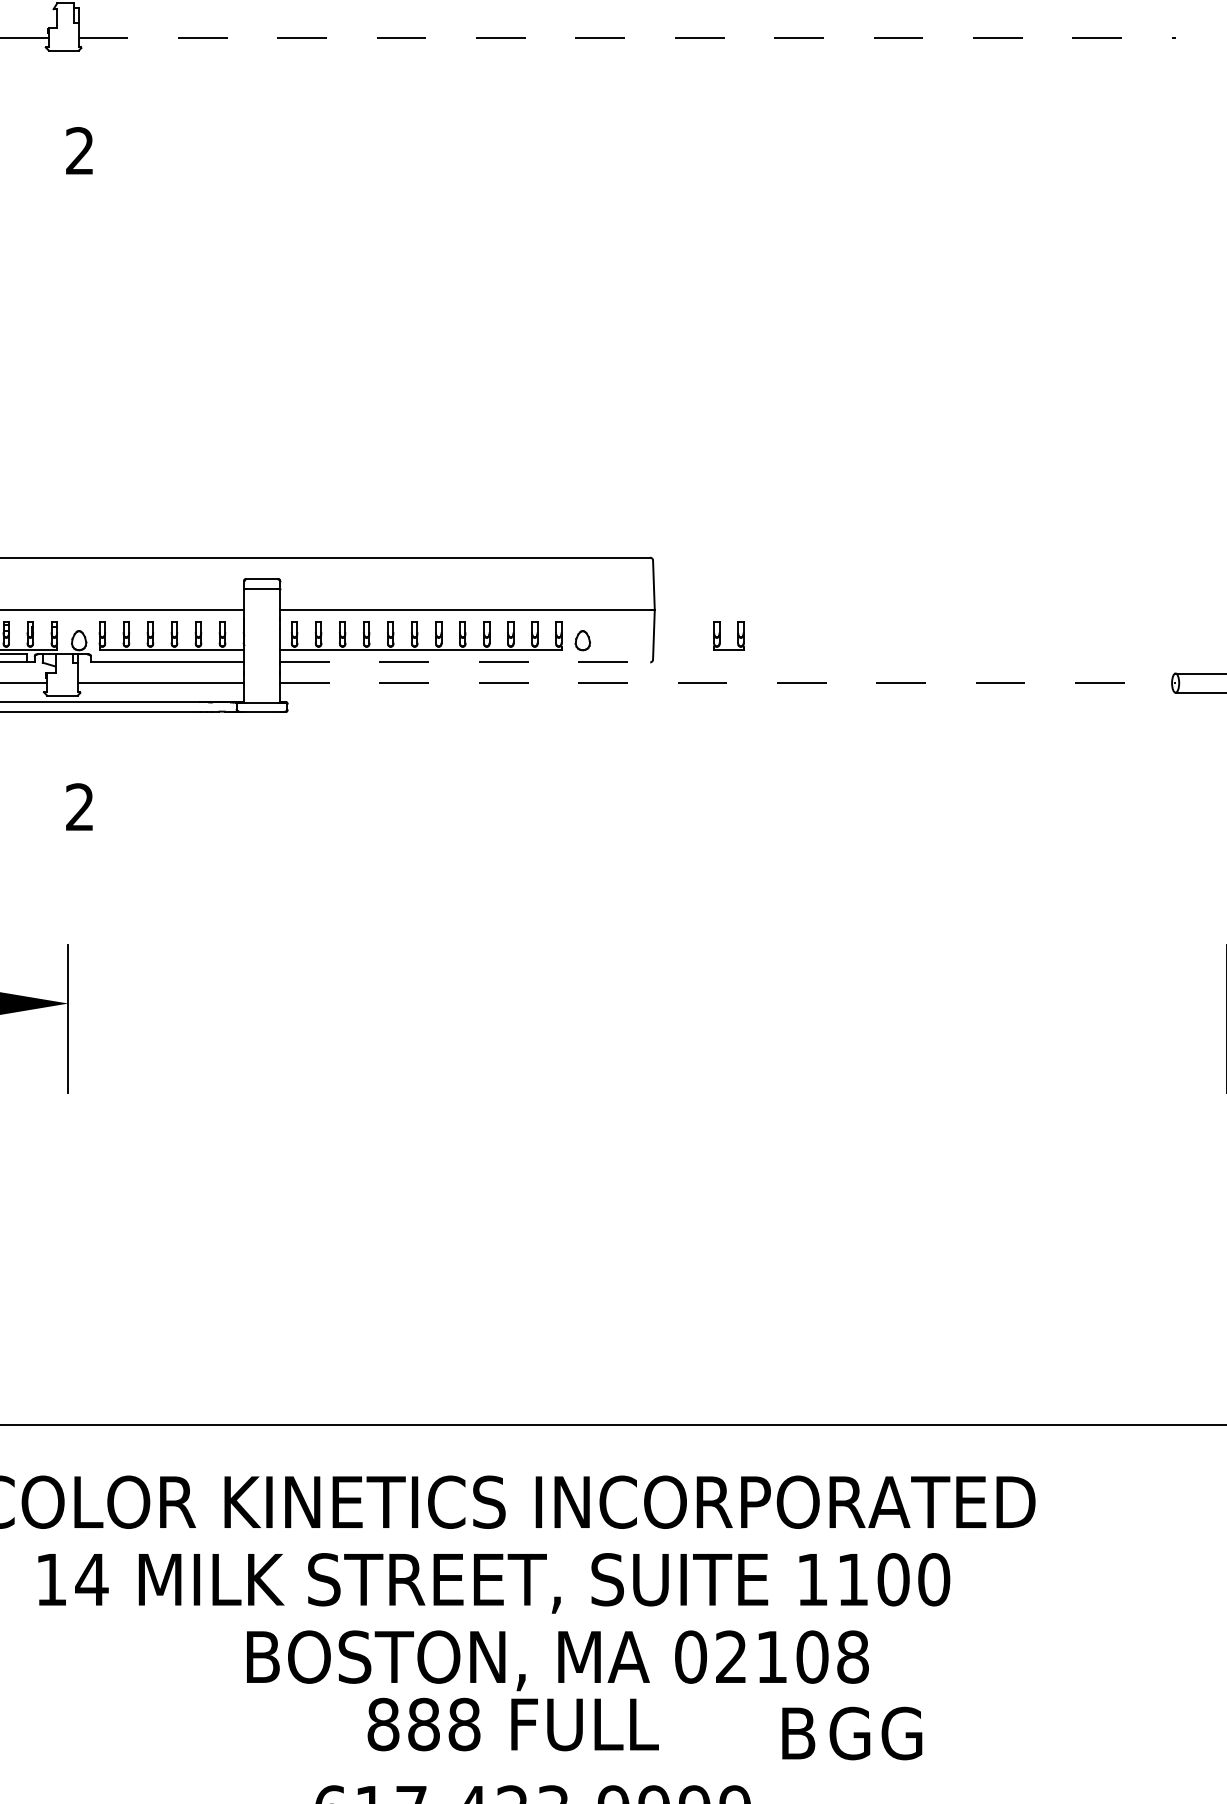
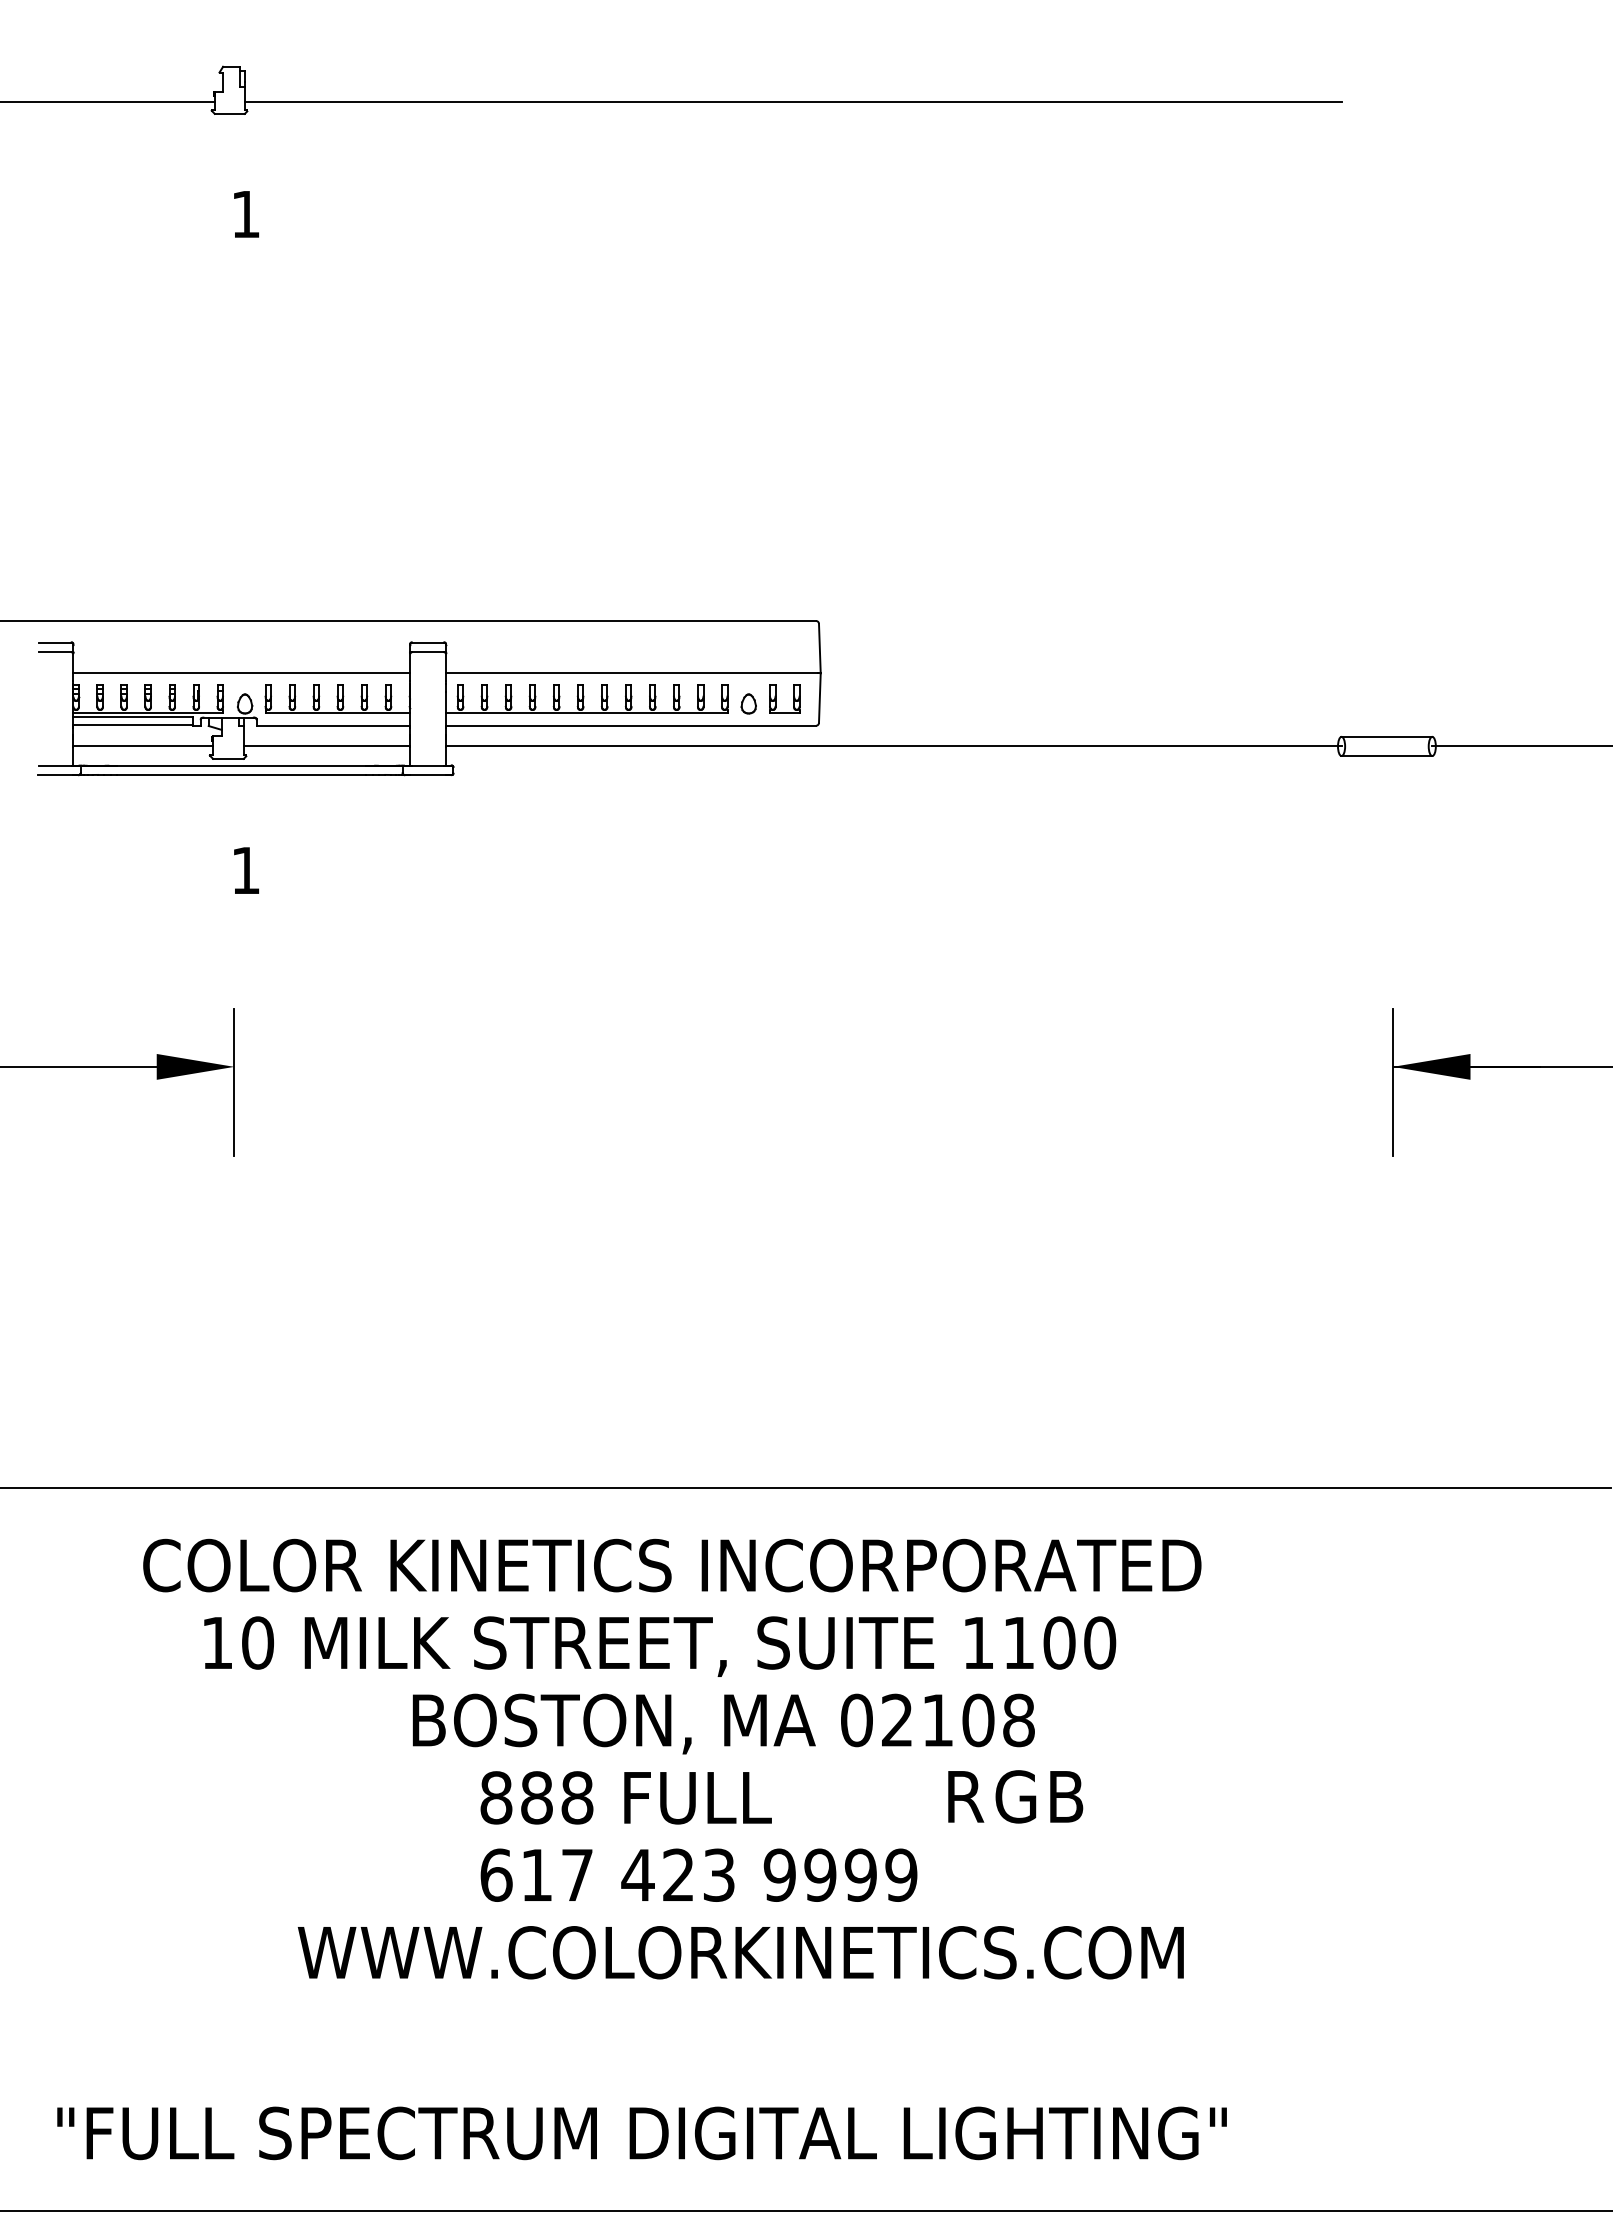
line: (627, 38) -> (793, 101), dashed -> solid
text: (79, 150) -> (245, 213), 2 -> 1
part: (720, 635) -> (776, 698), moved
line: (465, 662) -> (631, 725), dashed -> solid
line: (727, 683) -> (893, 746), dashed -> solid
text: (79, 806) -> (245, 869), 2 -> 1
text: (91, 1579) -> (257, 1642), 14 -> 10
text: (512, 1724) -> (625, 1797), moved
text: (803, 1733) -> (969, 1796), B -> R
text: (901, 1733) -> (1067, 1796), G -> B

